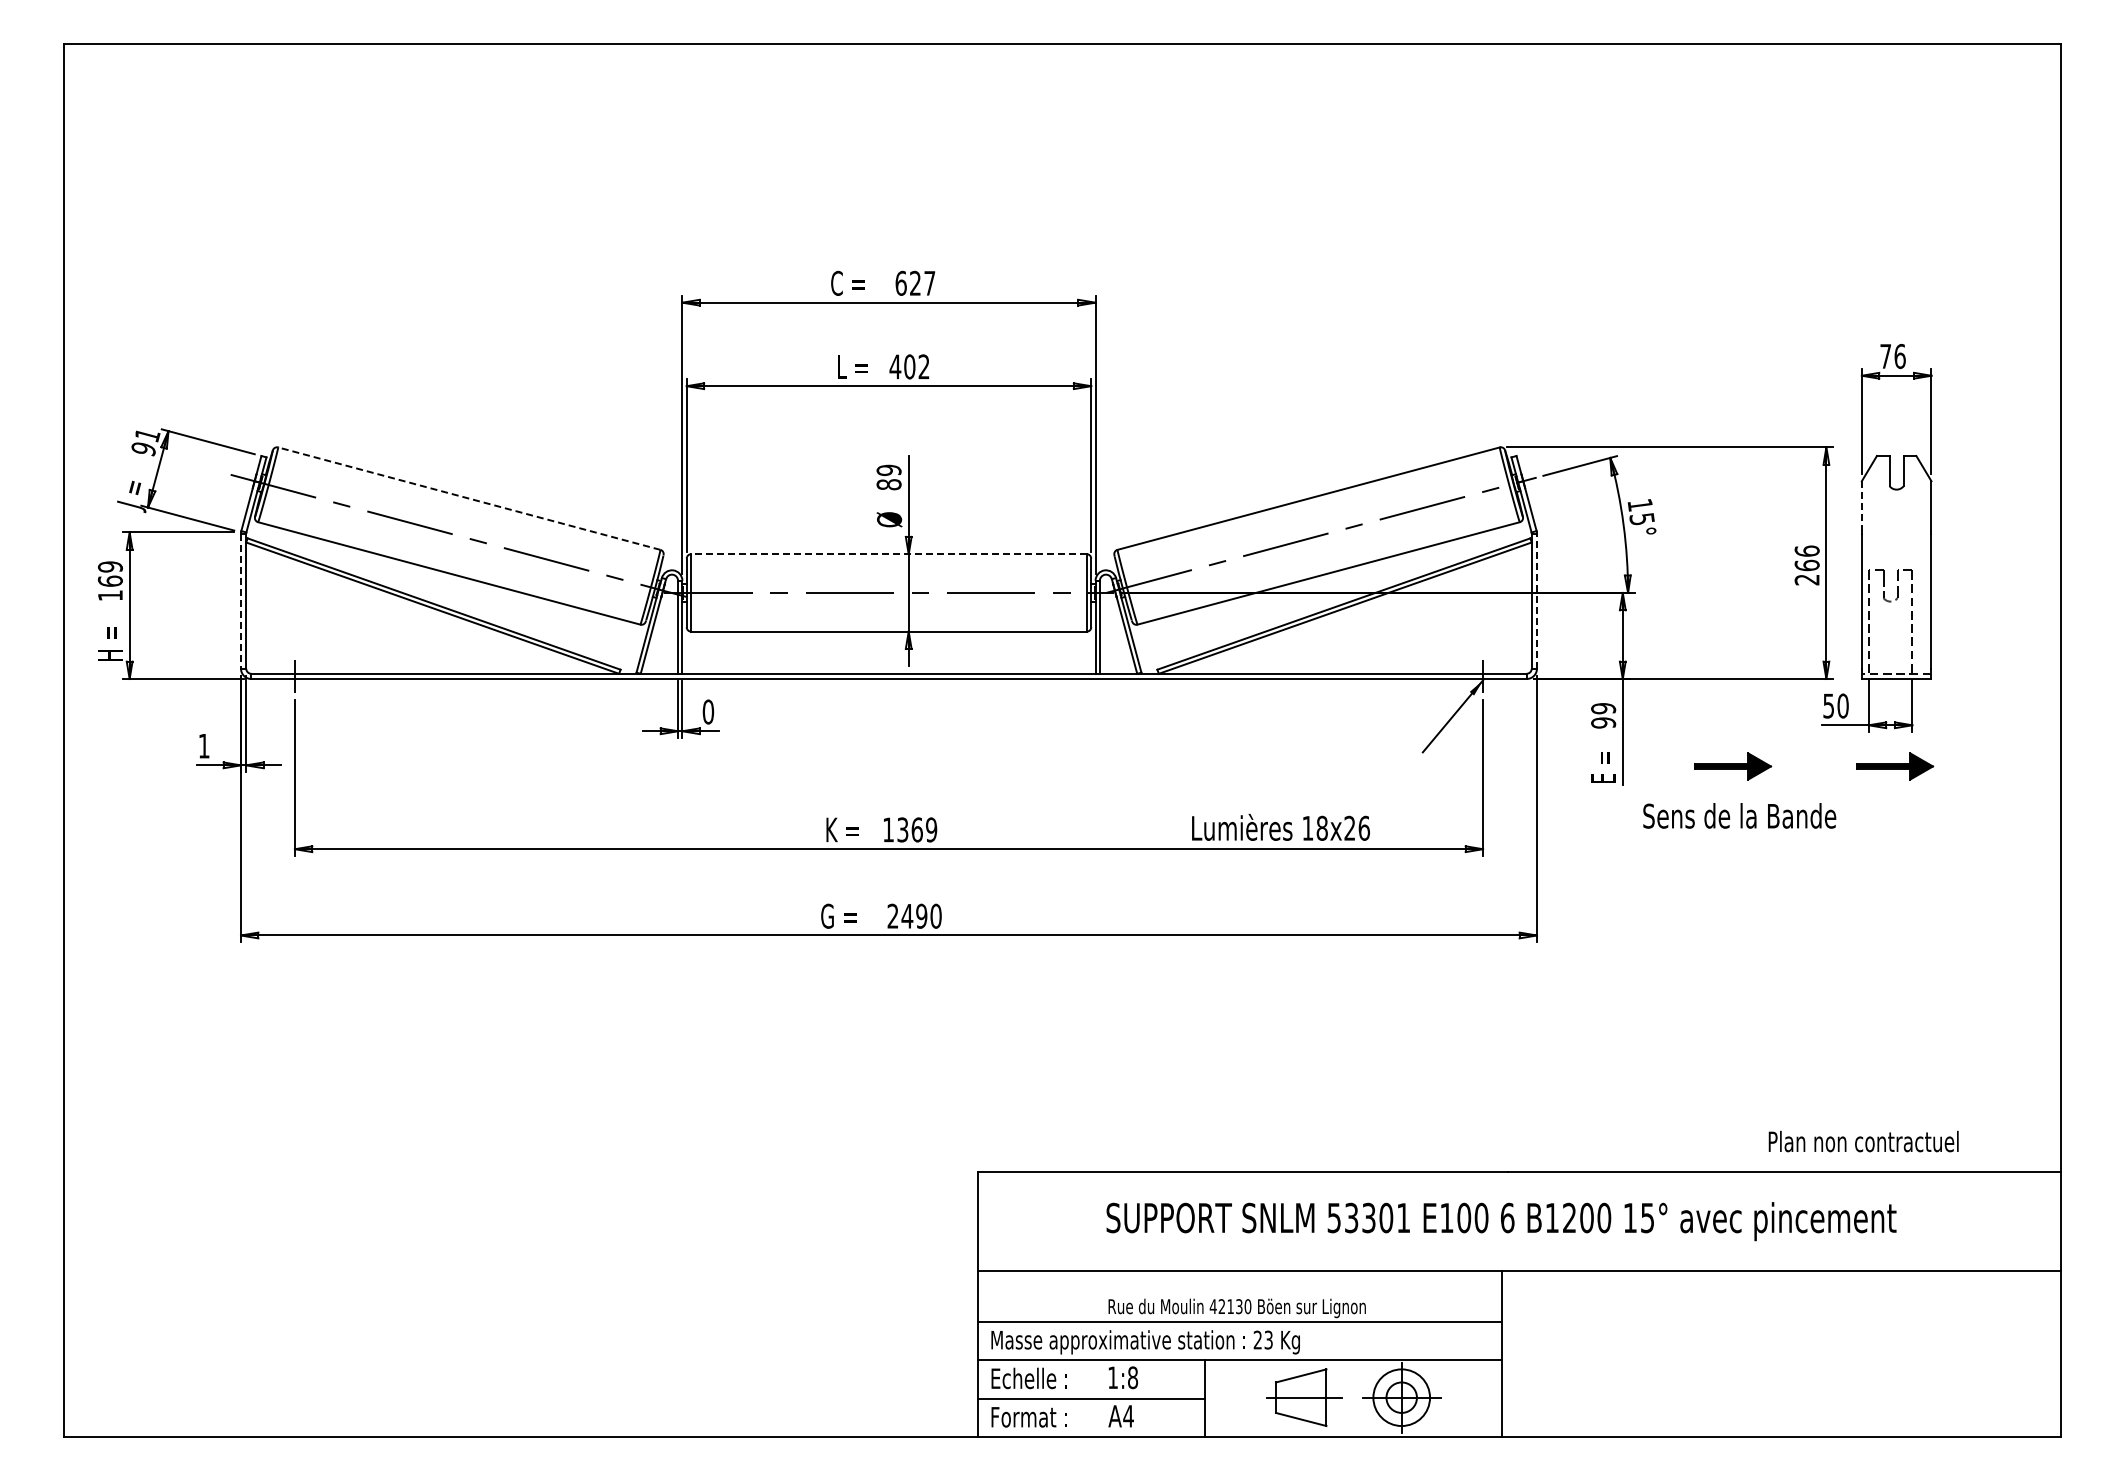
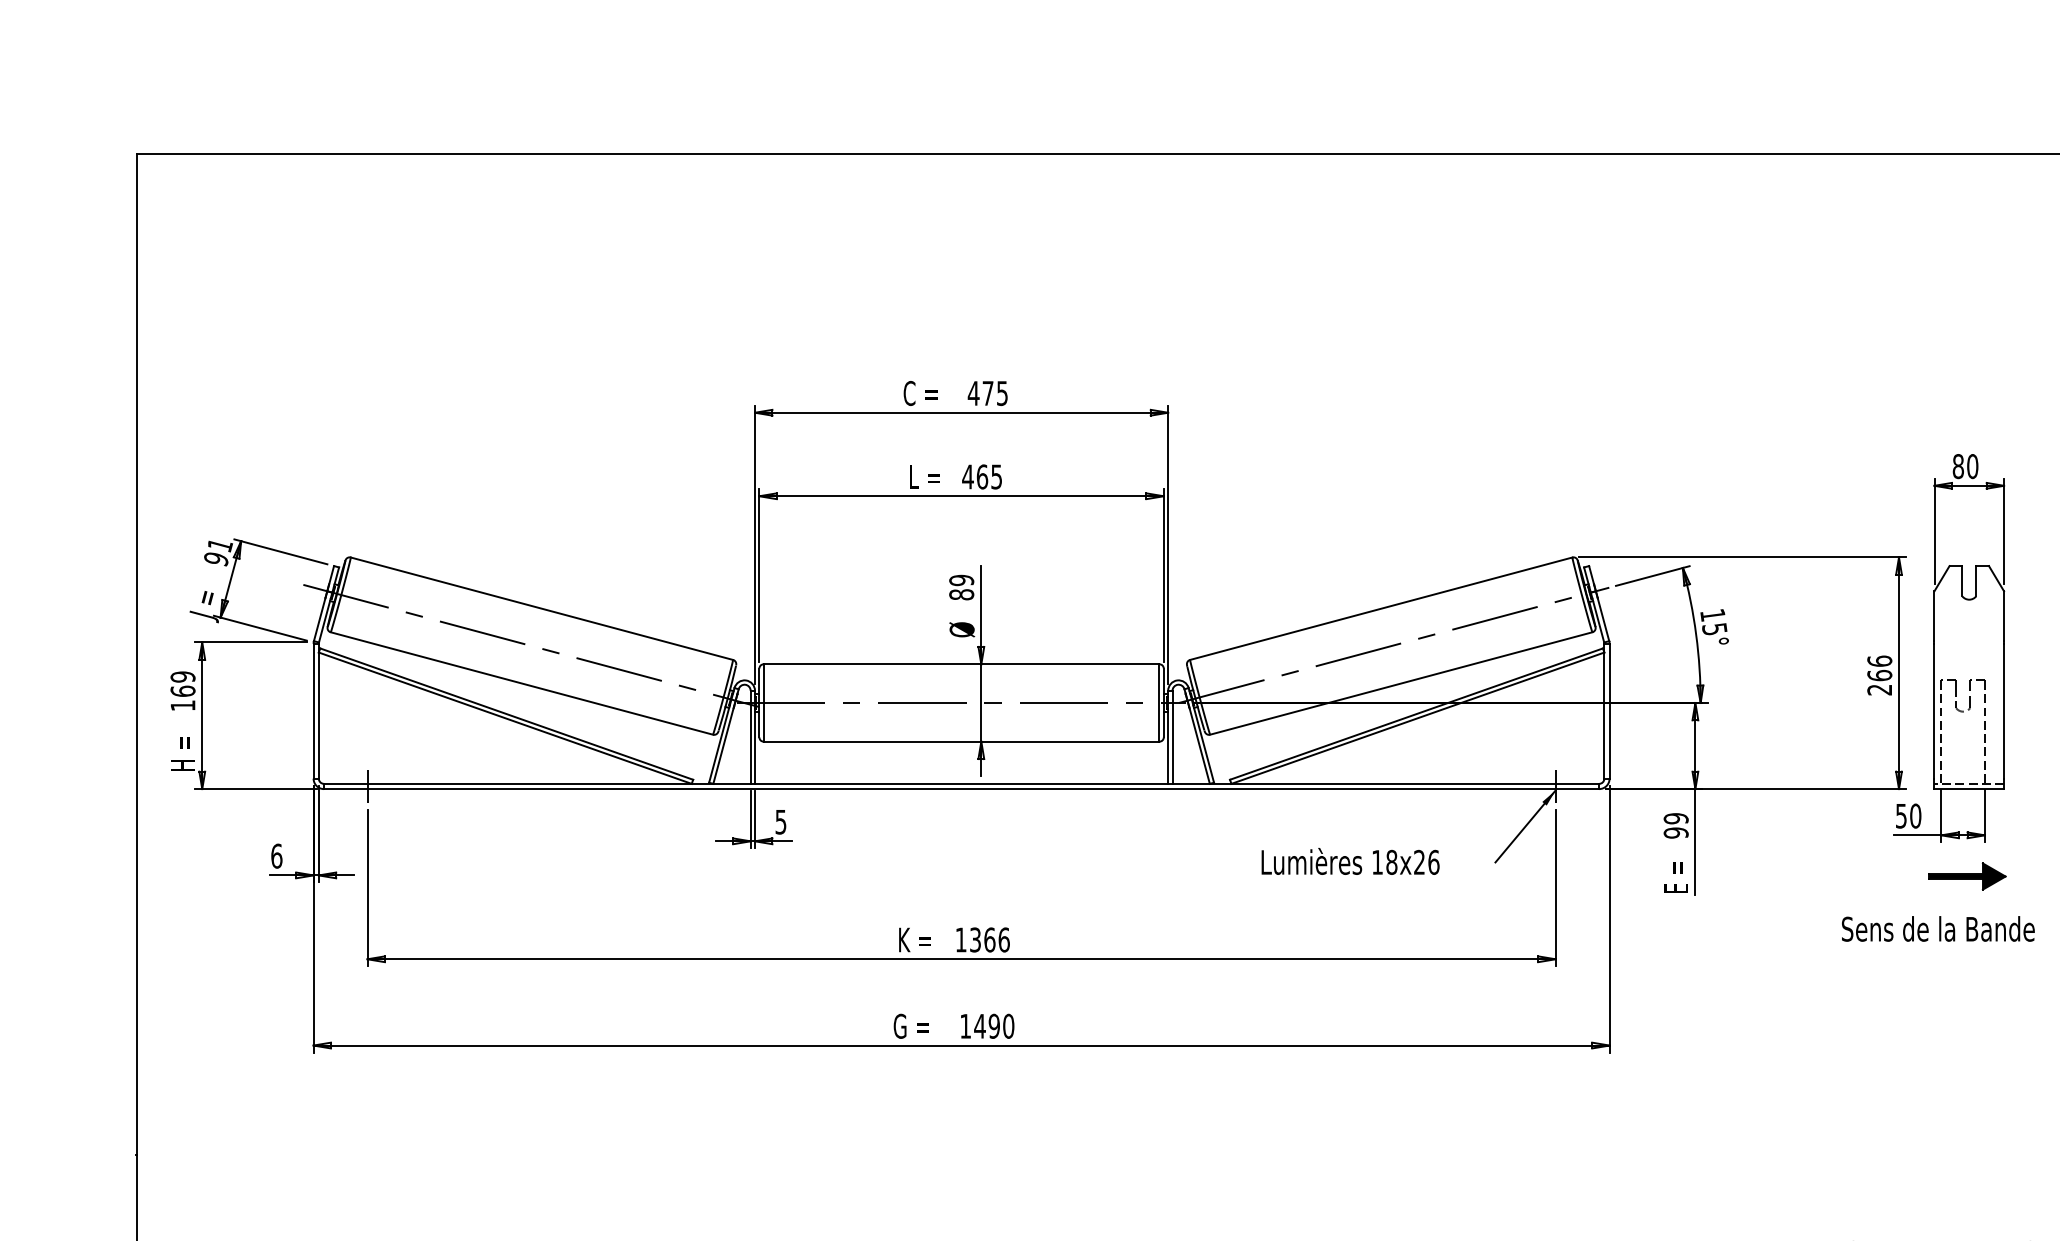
text: (915, 282) -> (988, 392), 627 -> 475
text: (1892, 356) -> (1965, 466), 76 -> 80
text: (916, 366) -> (989, 476), 402 -> 465
line: (469, 498) -> (542, 608), dashed -> solid
line: (1861, 506) -> (1934, 616), dashed -> solid
line: (888, 554) -> (961, 664), dashed -> solid
line: (1536, 600) -> (1609, 710), dashed -> solid
line: (240, 601) -> (313, 711), dashed -> solid
text: (708, 711) -> (781, 821), 0 -> 5
text: (203, 745) -> (276, 855), 1 -> 6
part: (1733, 766) -> (1806, 876), removed
text: (1739, 815) -> (1938, 928), moved
text: (1280, 826) -> (1350, 860), moved
text: (931, 829) -> (1004, 939), 1369 -> 1366
text: (892, 915) -> (965, 1025), 2490 -> 1490

